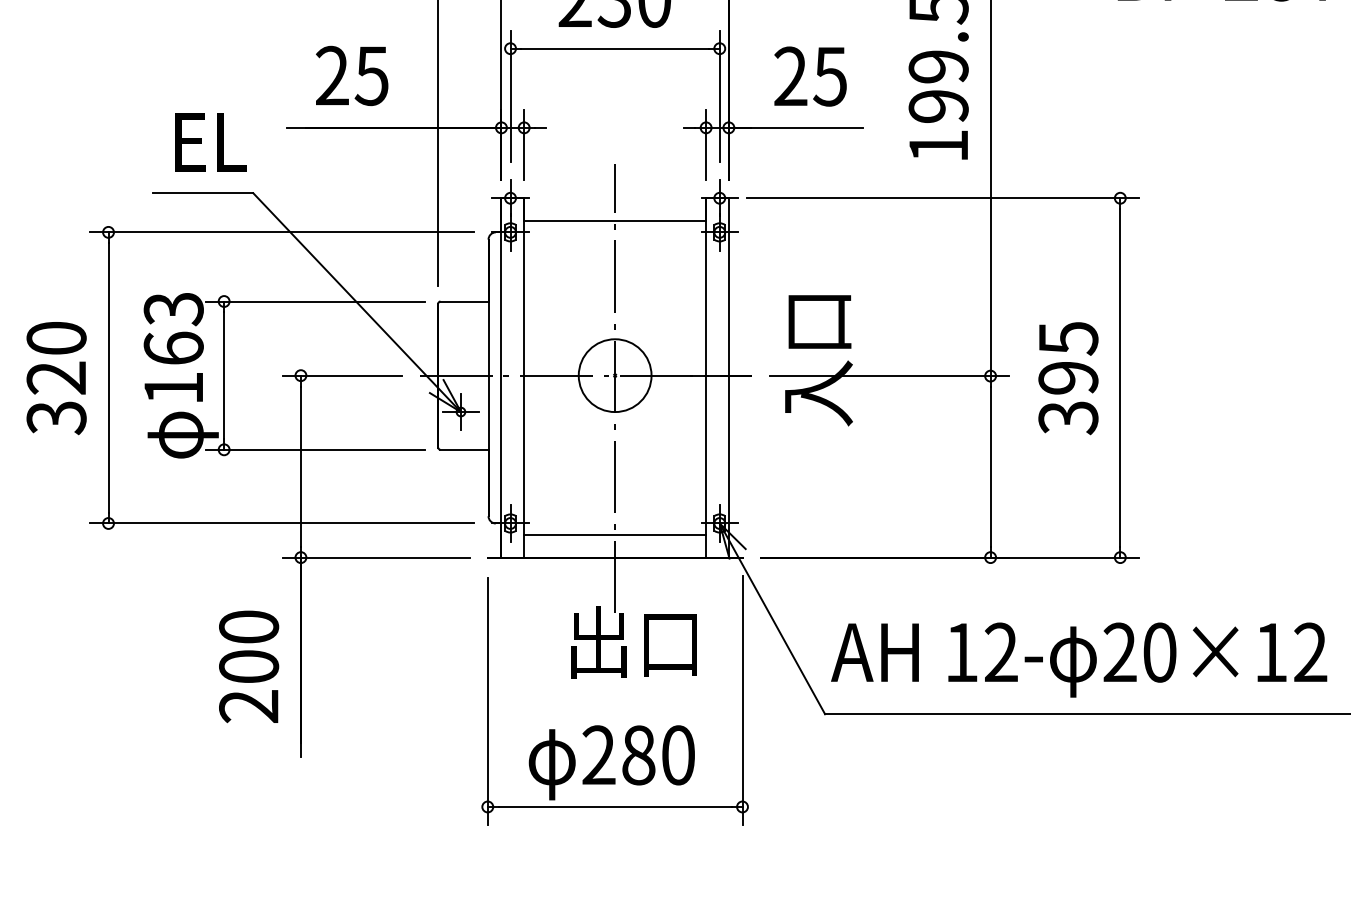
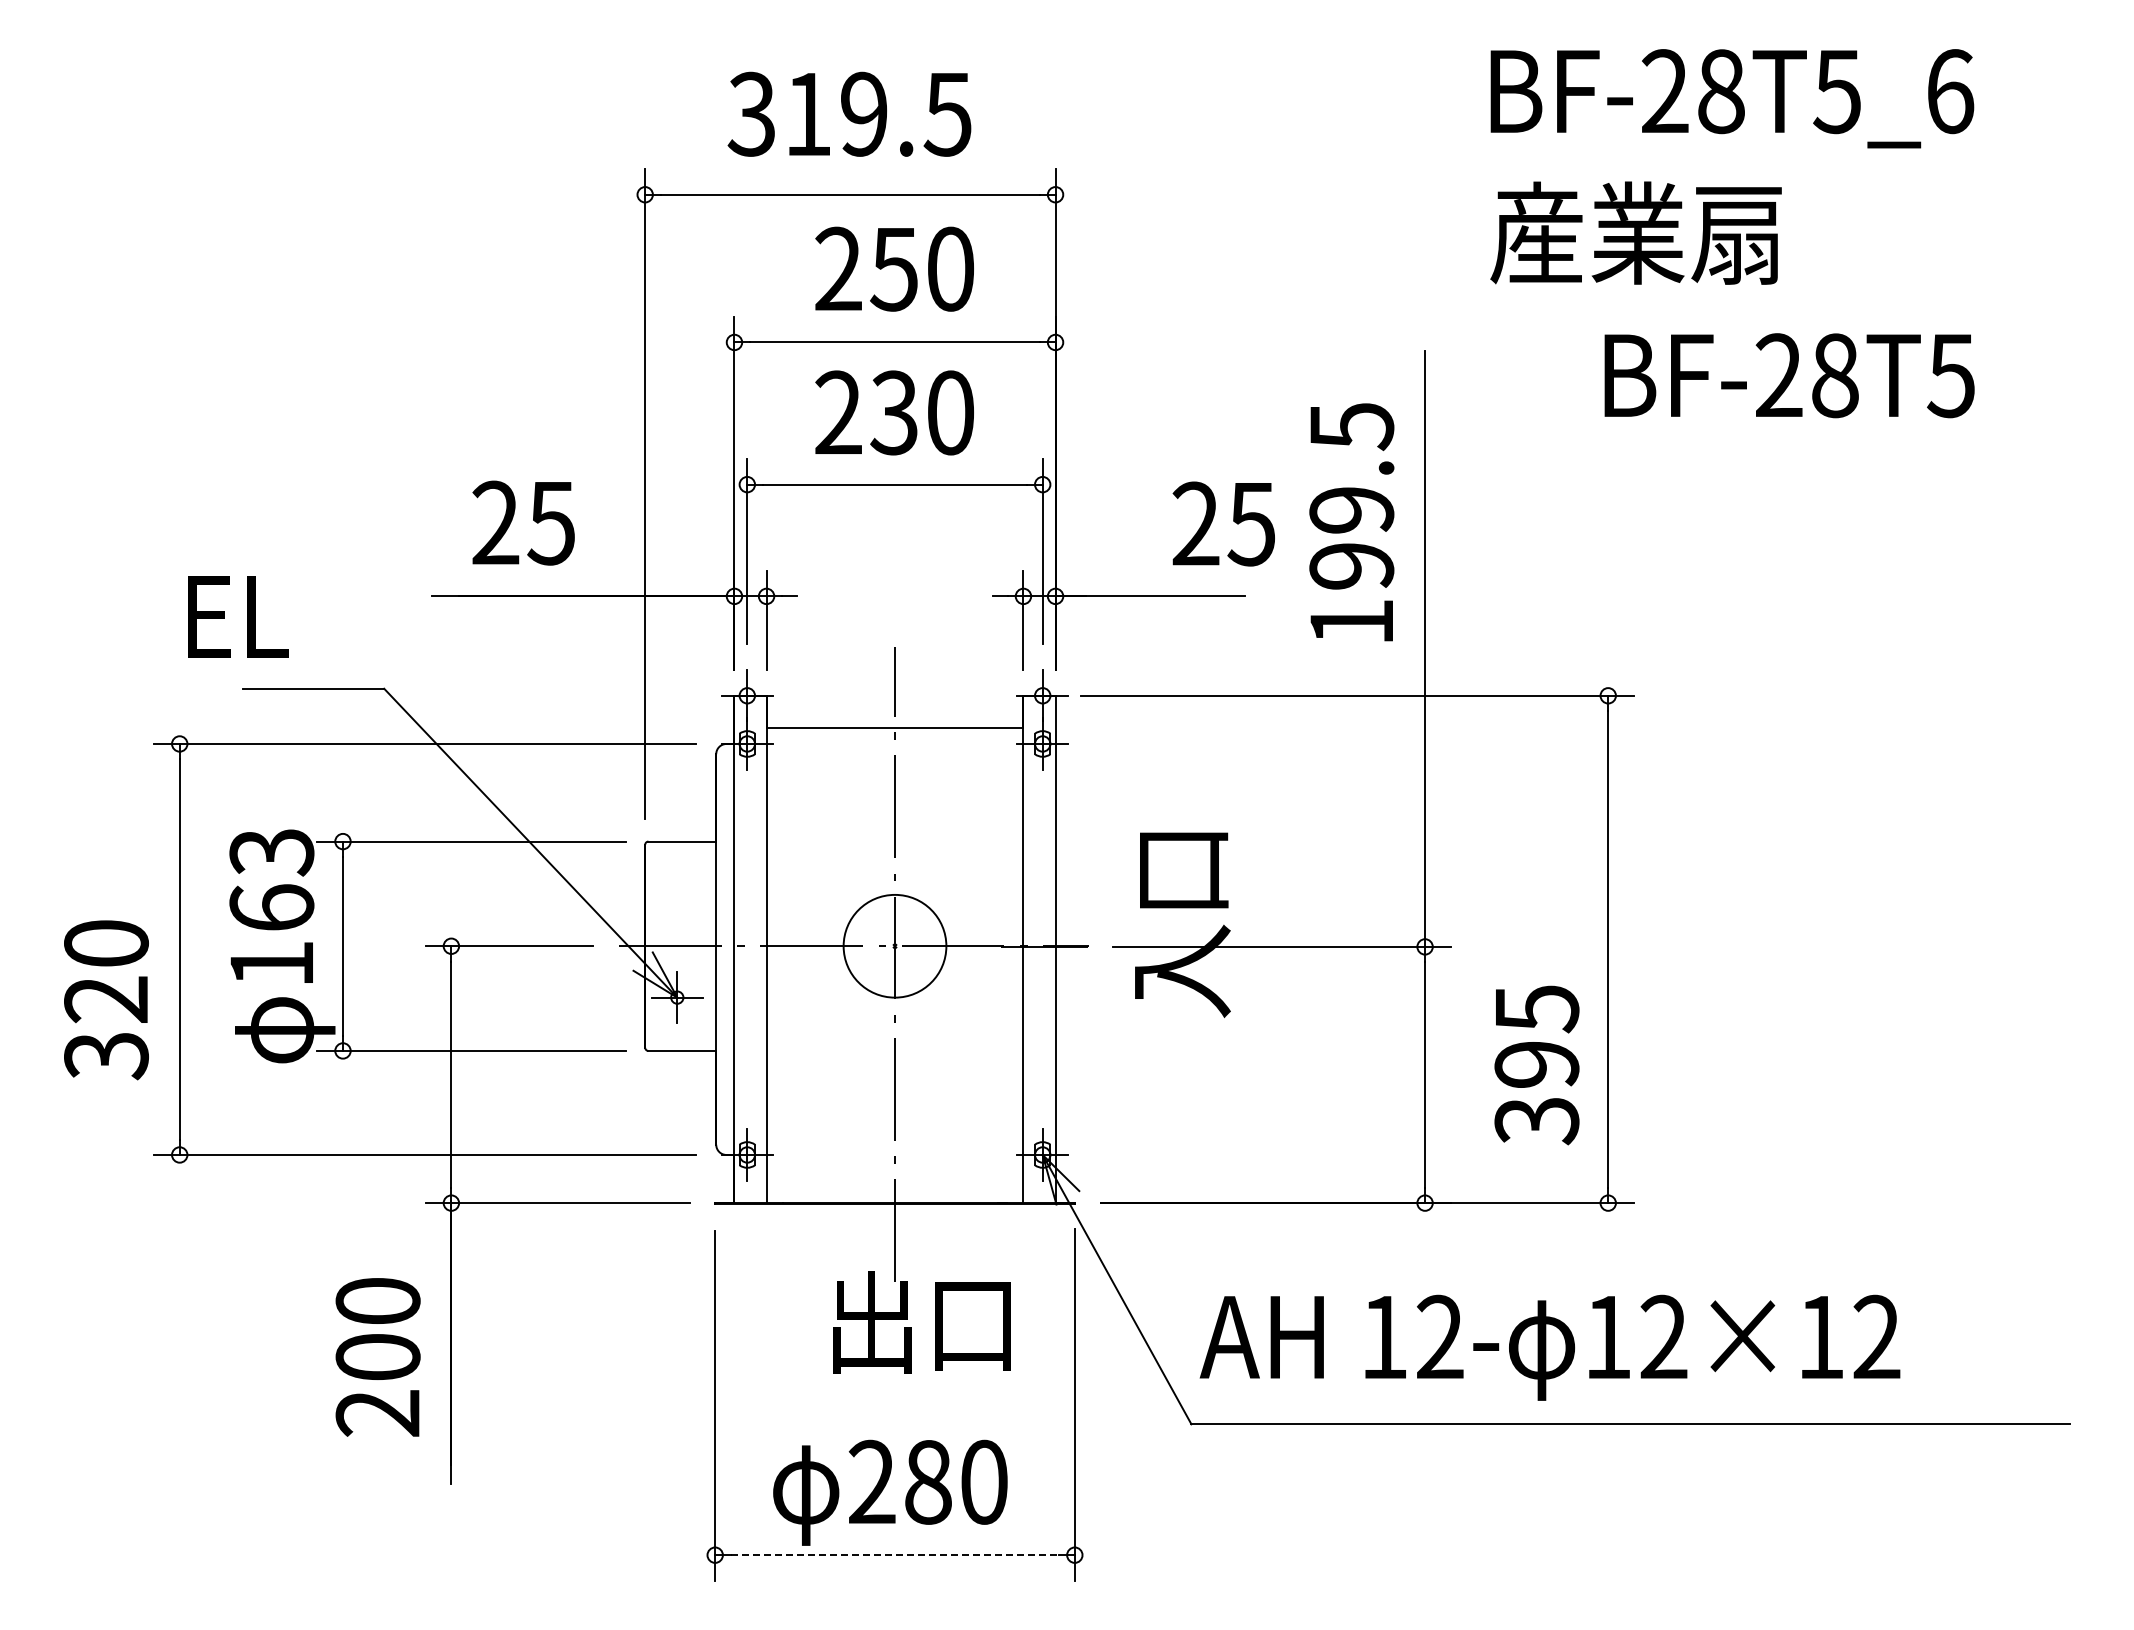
text: (810, 76) -> (1223, 523), moved
text: (211, 142) -> (238, 616), moved
text: (56, 378) -> (106, 1000), moved
text: (1068, 378) -> (1536, 1065), moved
line: (614, 535) -> (894, 1171), removed
text: (1139, 652) -> (1635, 1336), 20×12 -> 12×12
line: (615, 807) -> (895, 1555), solid -> dashed

